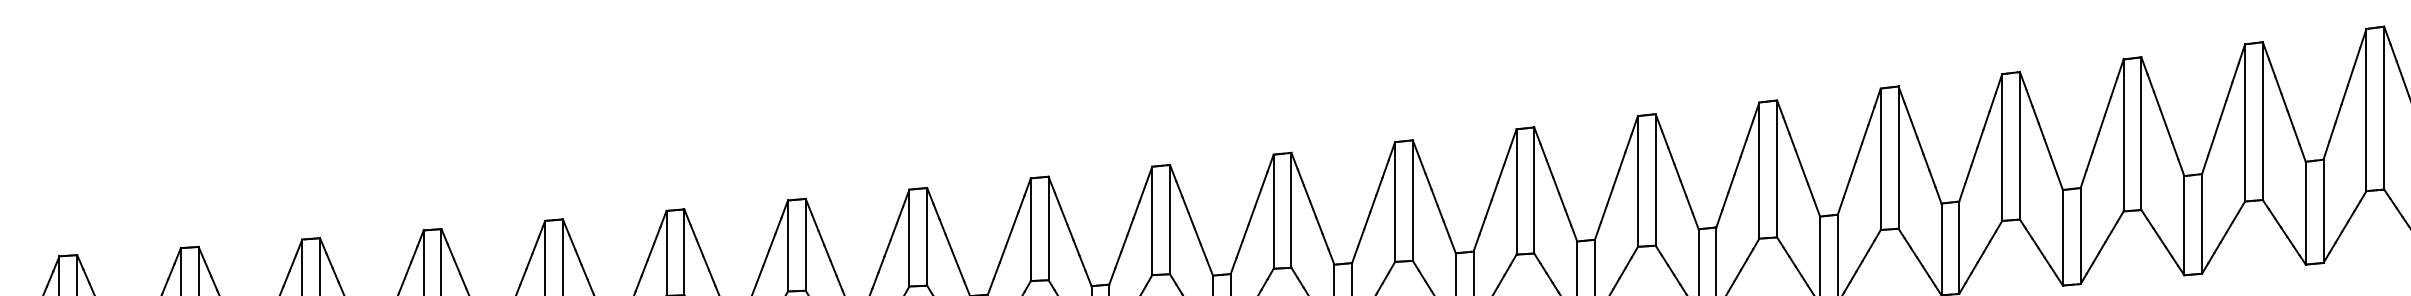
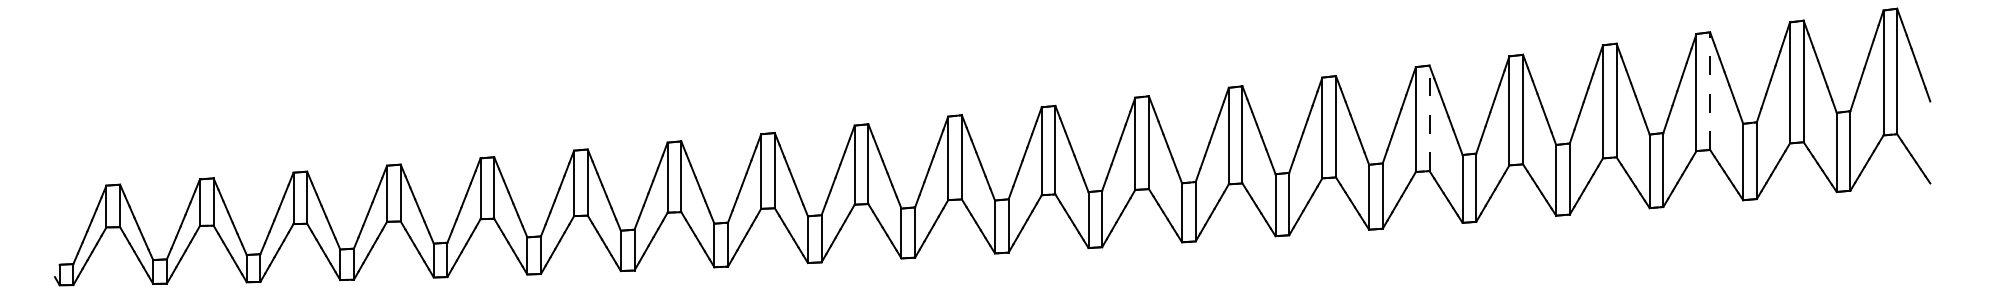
line: (2141, 134) -> (1710, 91), solid -> dashed
line: (1777, 169) -> (1429, 118), solid -> dashed

